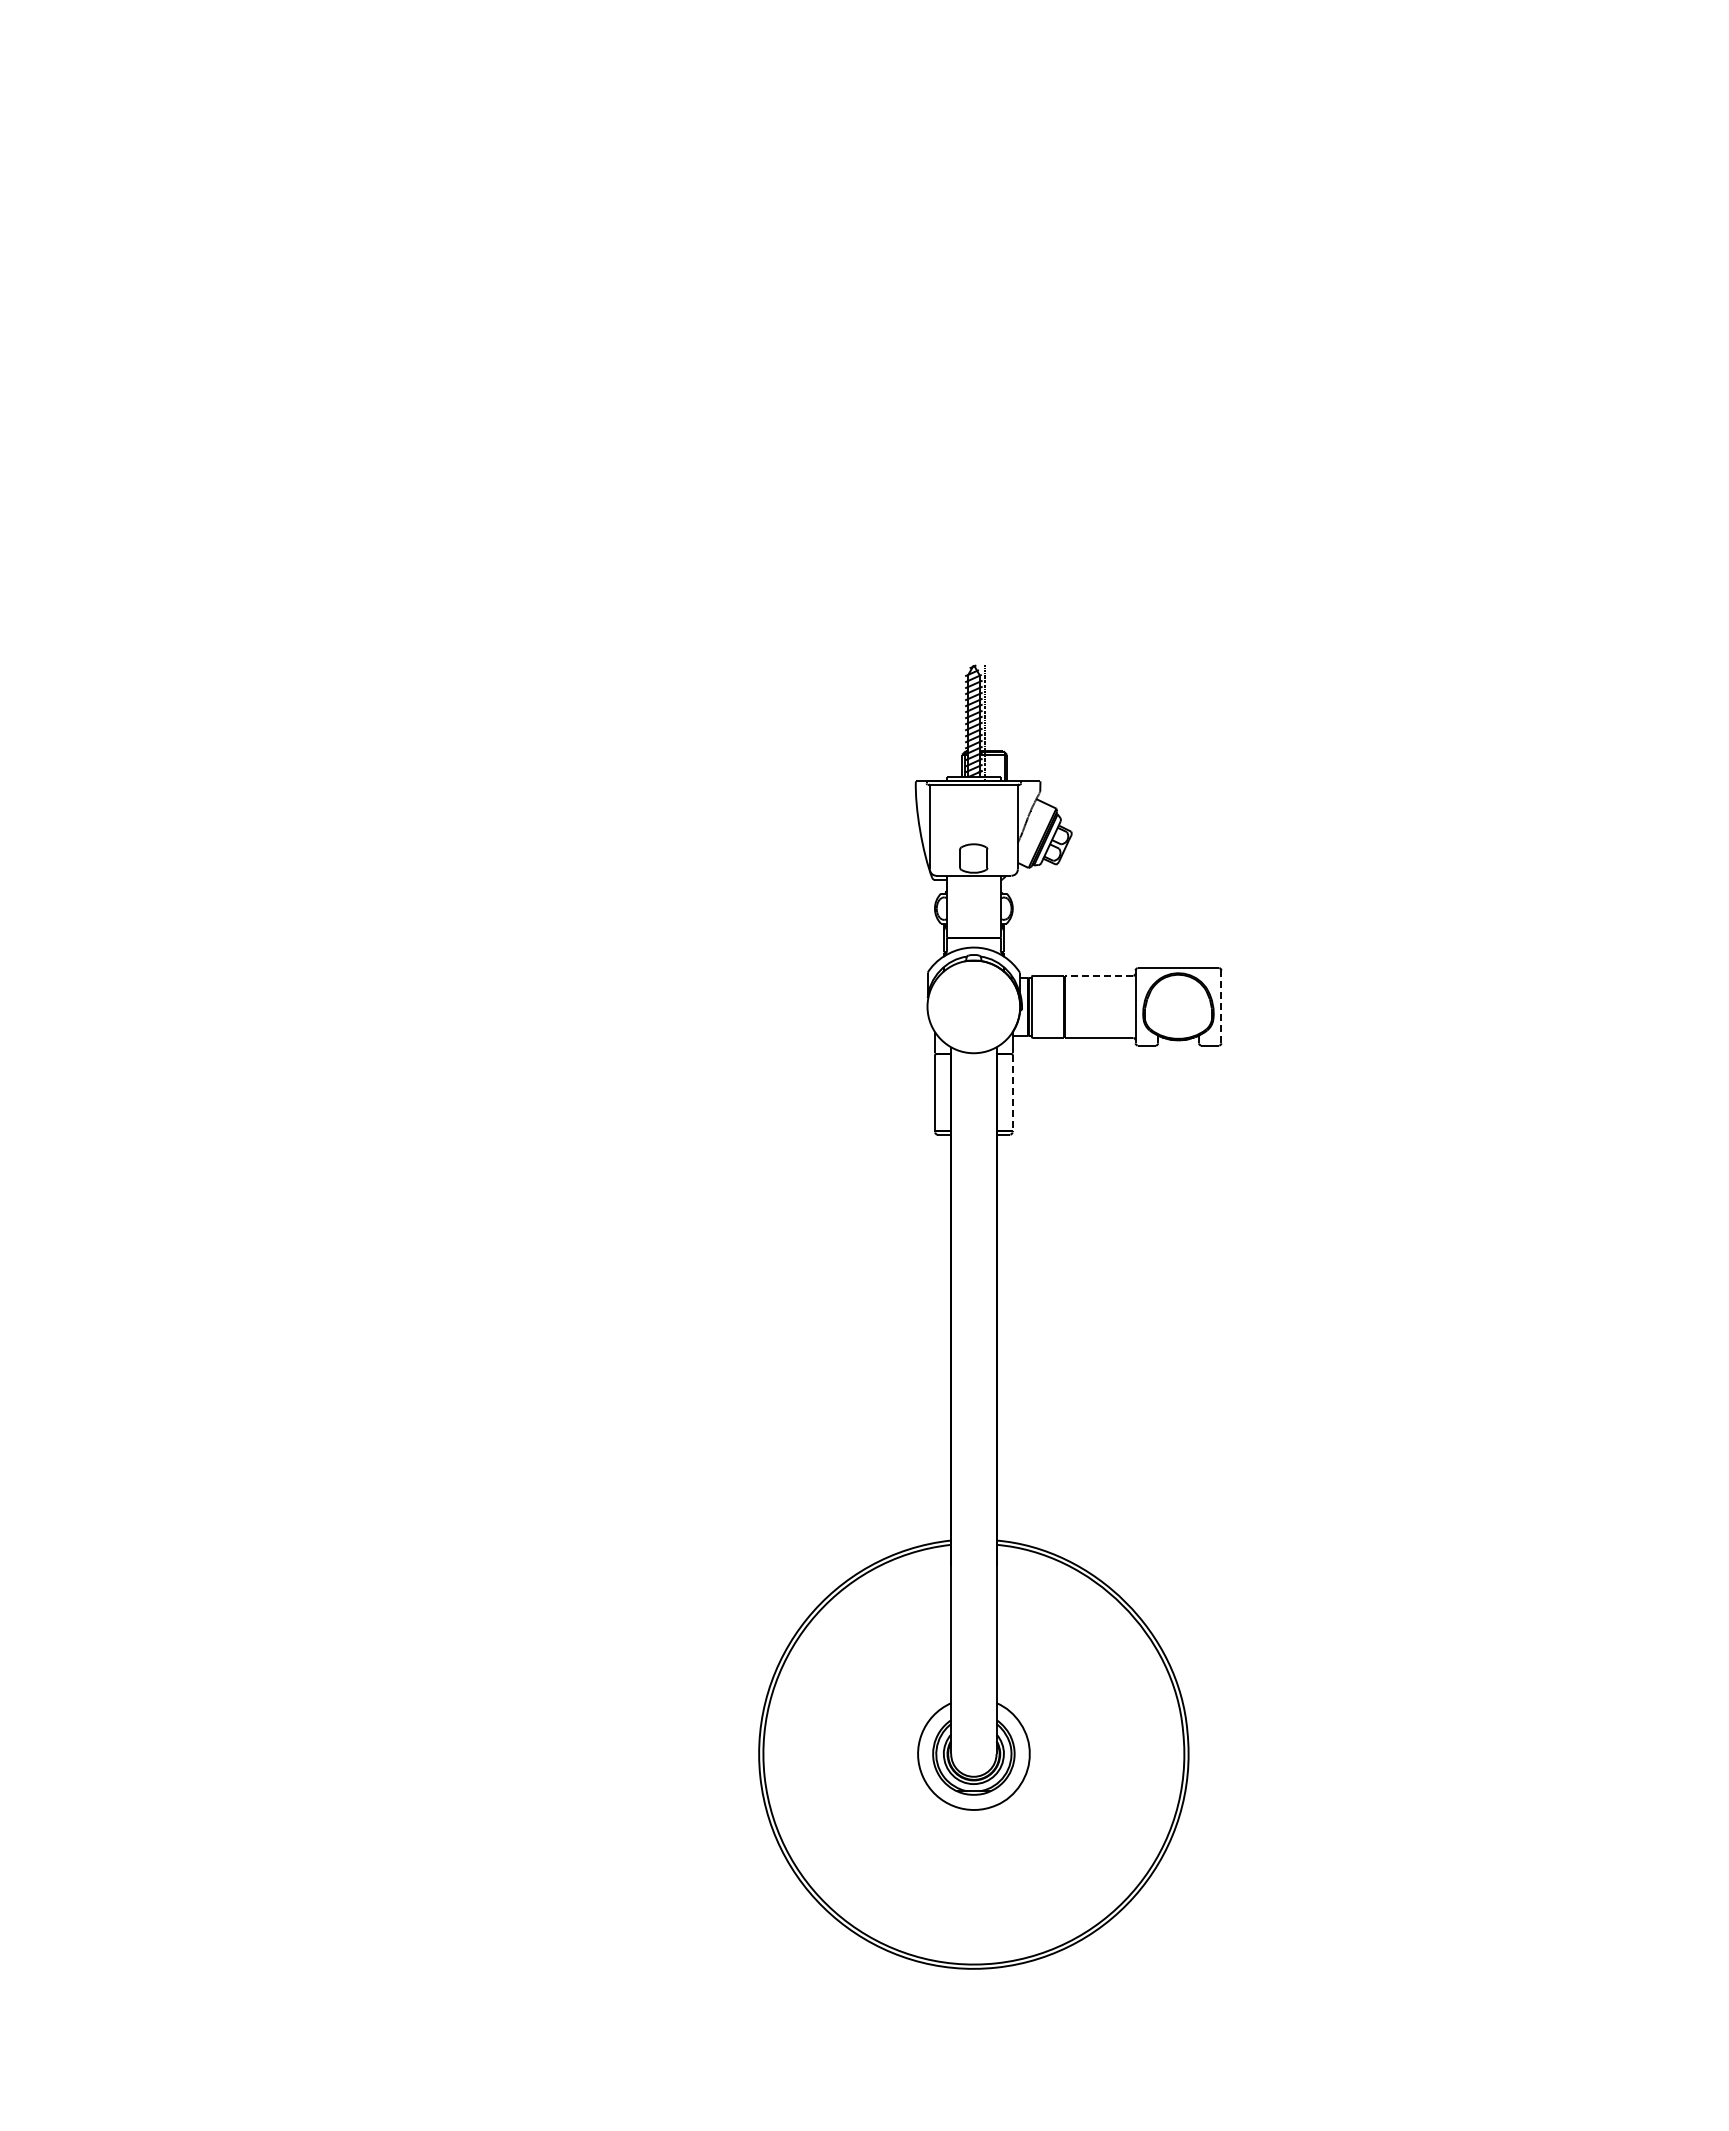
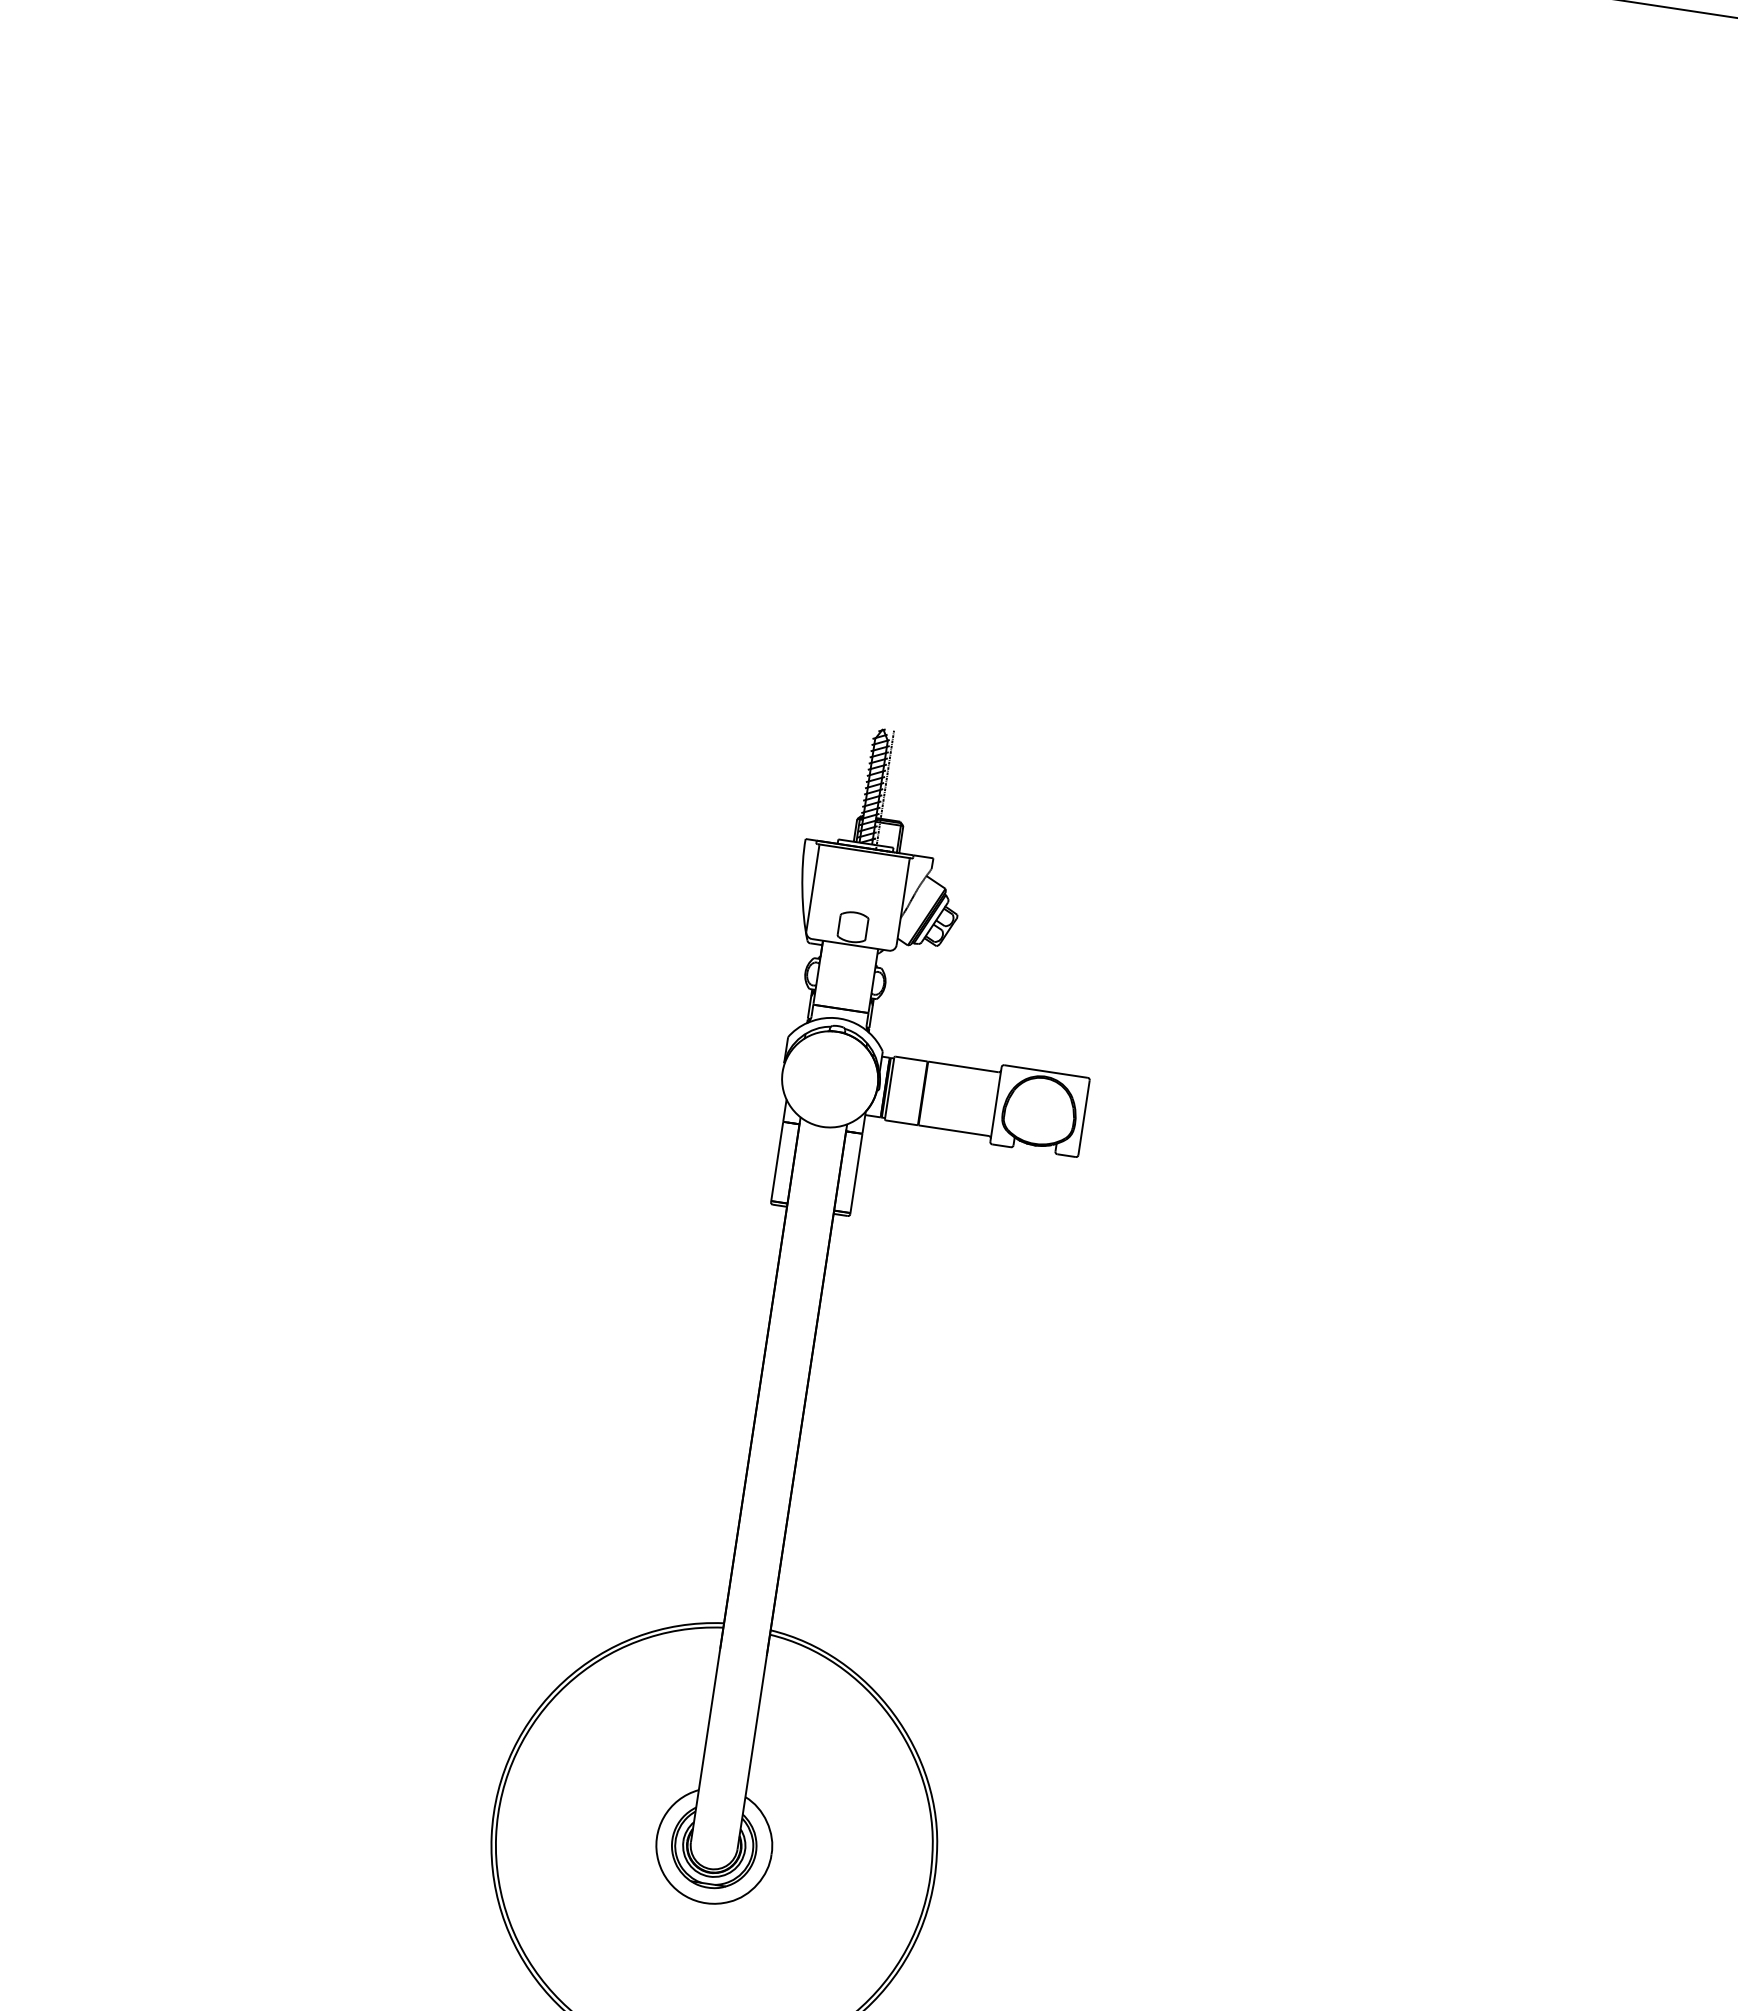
line: (1098, 975) -> (962, 1066), dashed -> solid
line: (1221, 1007) -> (1084, 1118), dashed -> solid
line: (1012, 1093) -> (856, 1174), dashed -> solid

